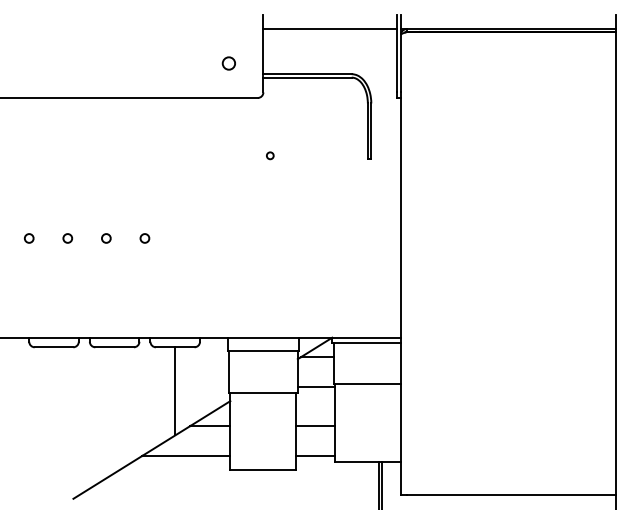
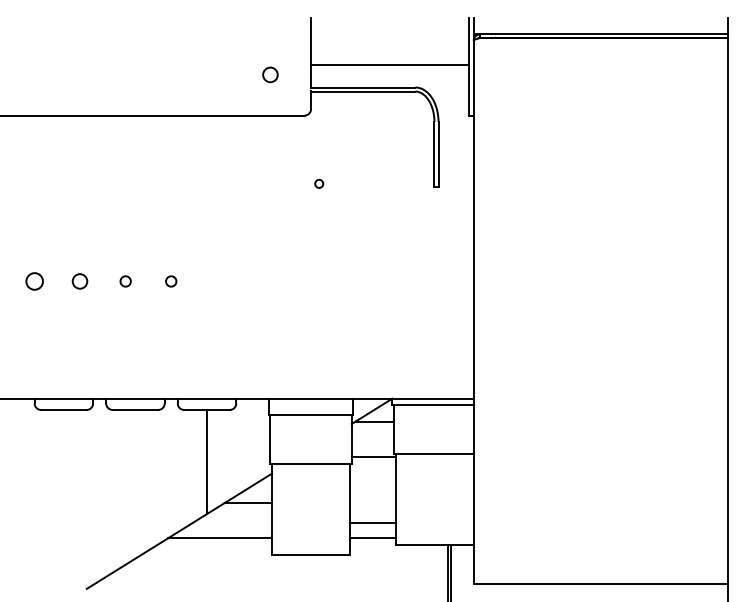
line: (329, 29) -> (389, 65), moved
circle: (29, 238) -> (34, 281), size x1.6
circle: (68, 238) -> (80, 281), size x1.4
line: (315, 425) -> (372, 522), moved

